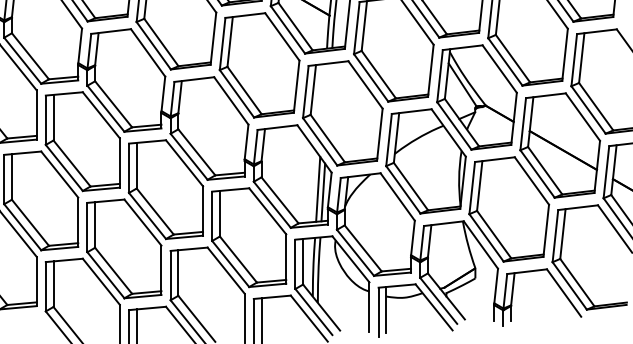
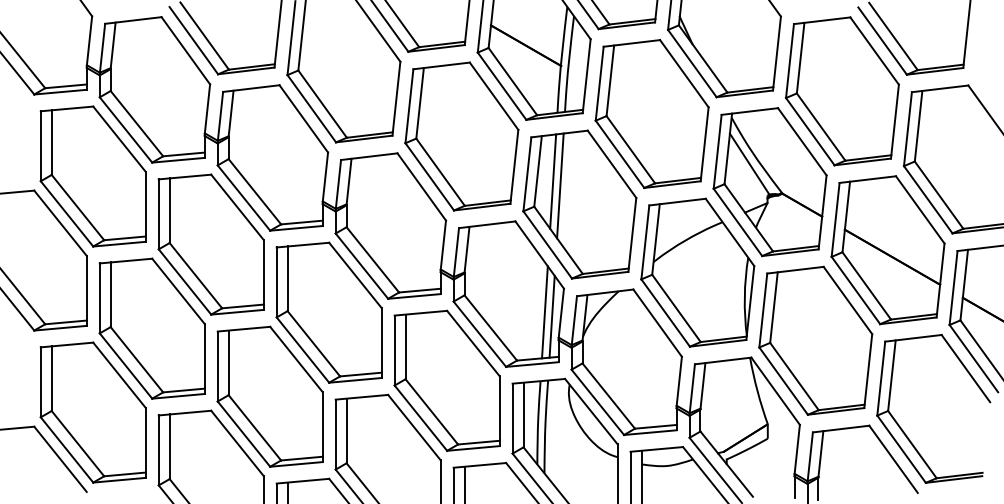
line: (324, 97) -> (553, 181), added
line: (329, 99) -> (560, 185), added

